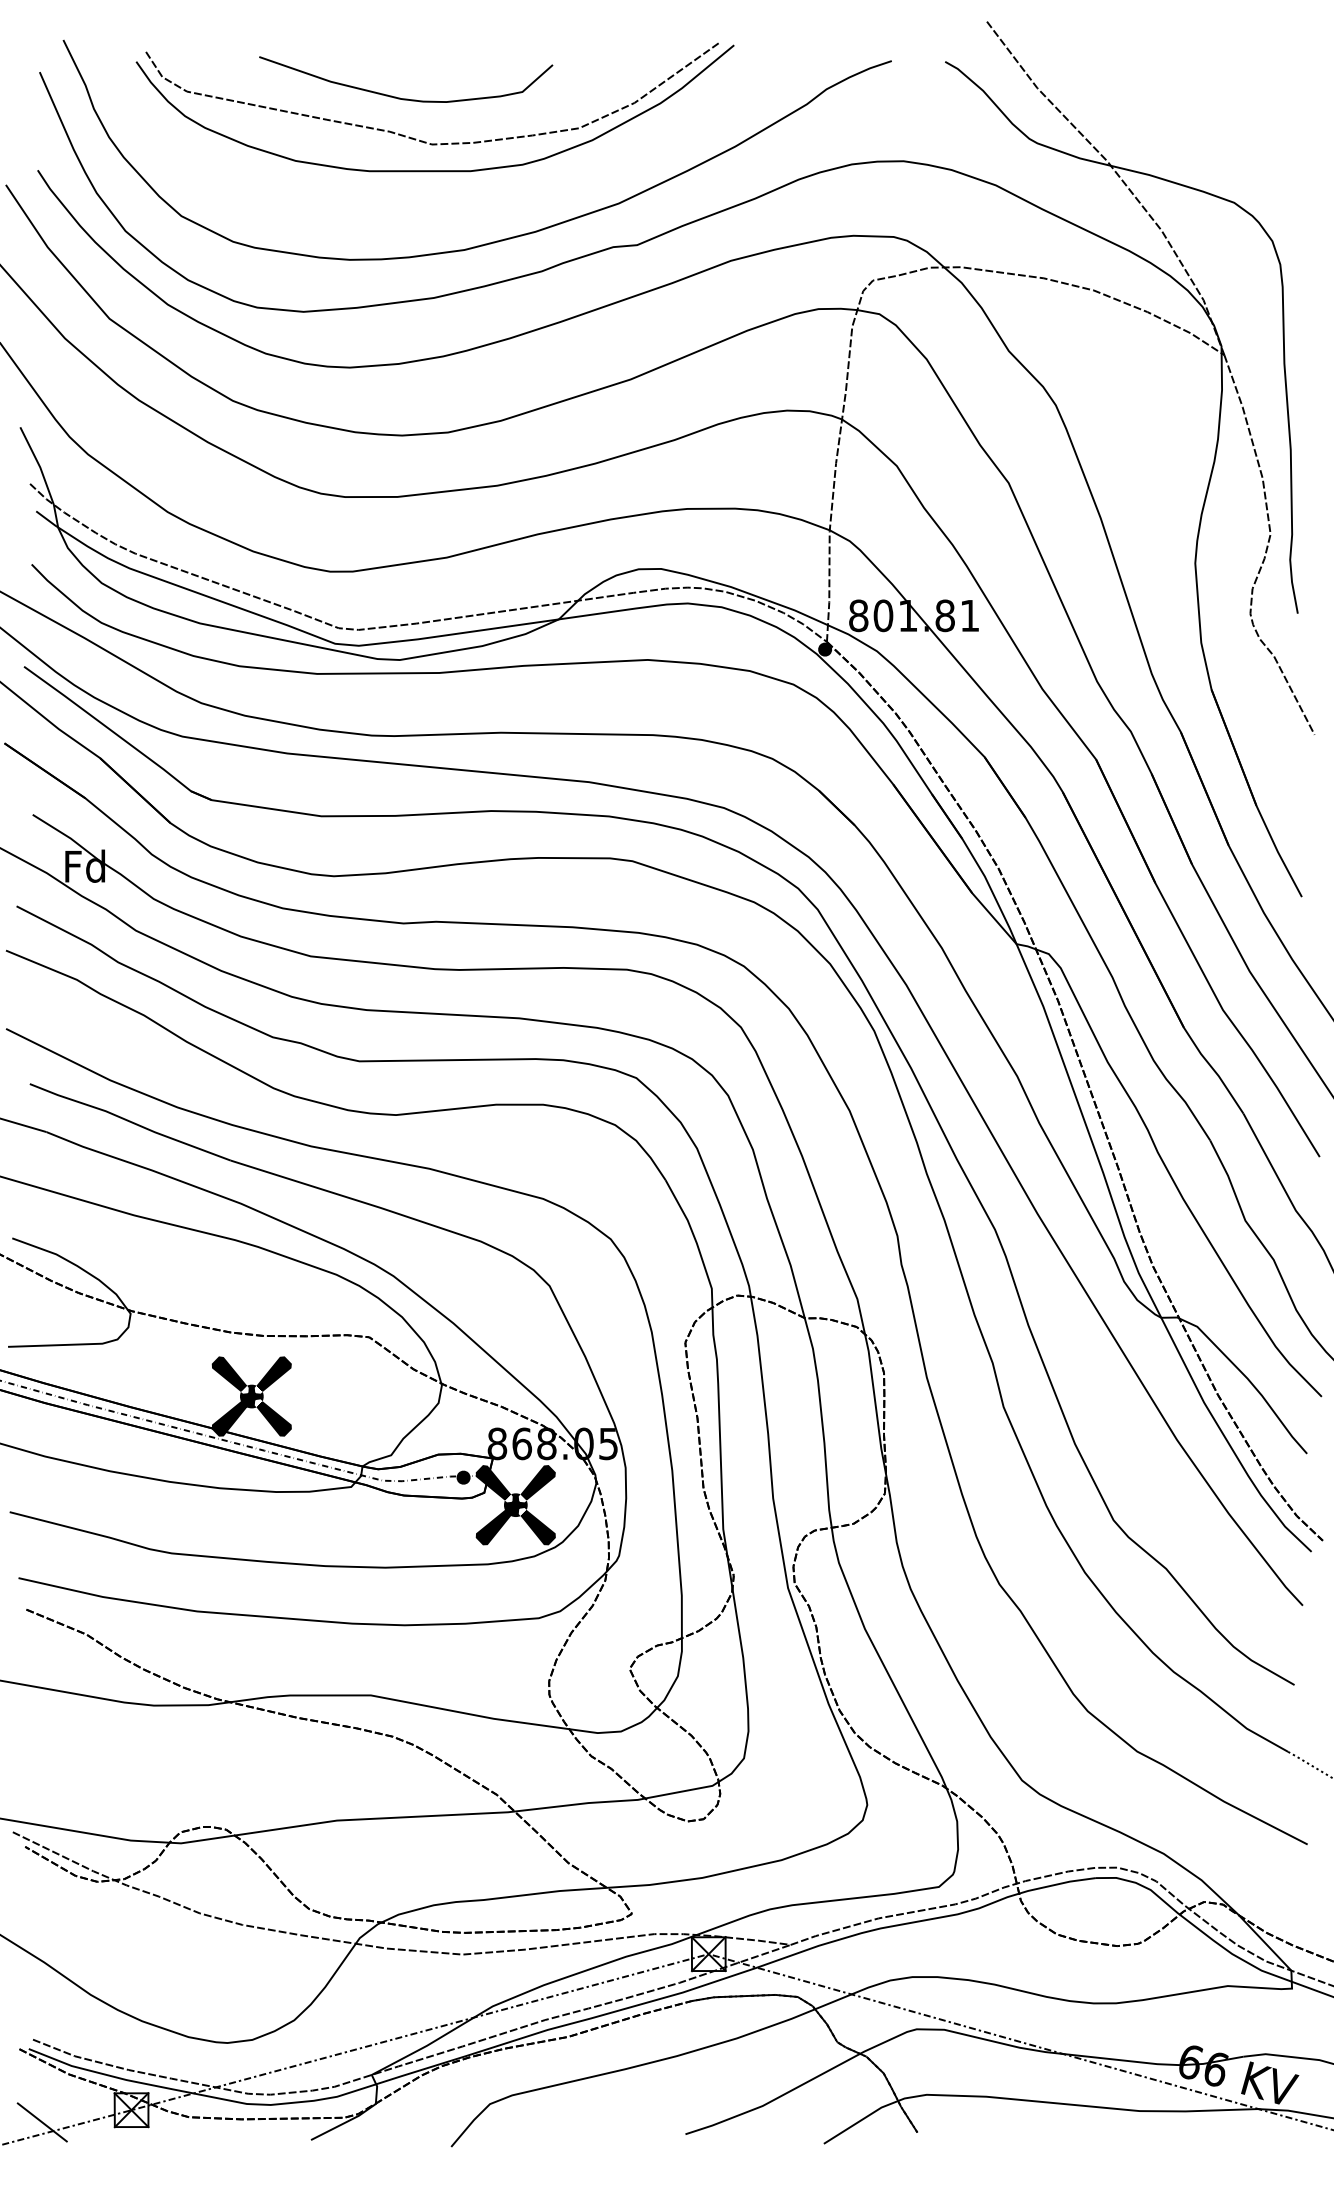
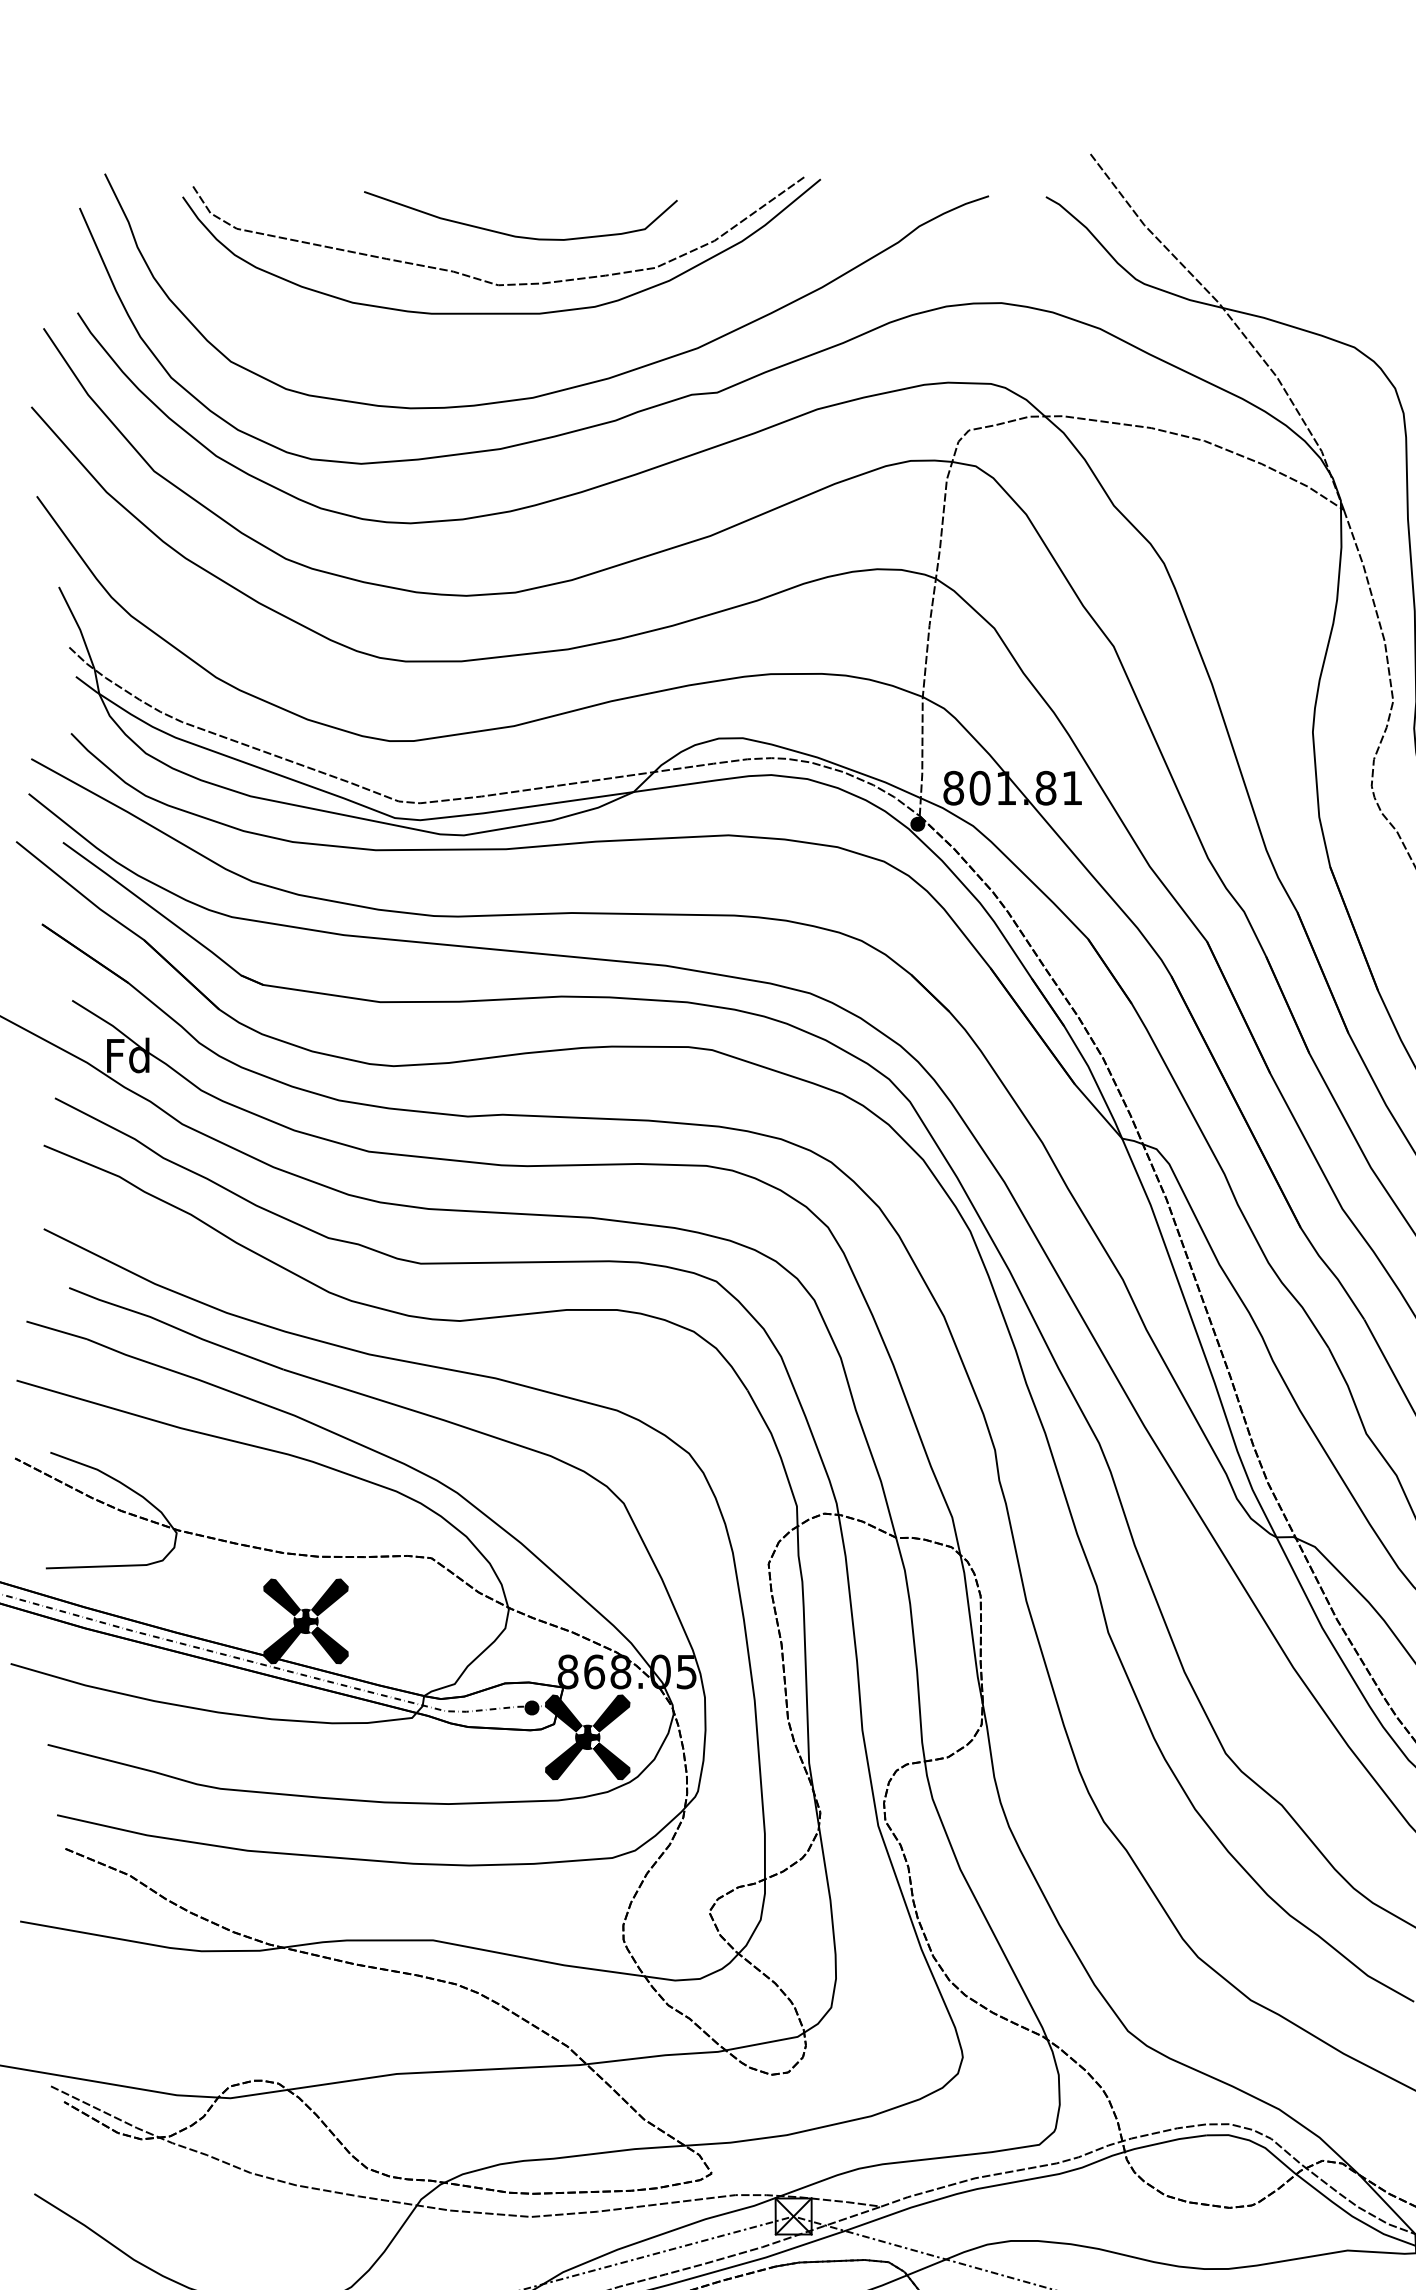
curve: (400, 97) -> (514, 235), moved

